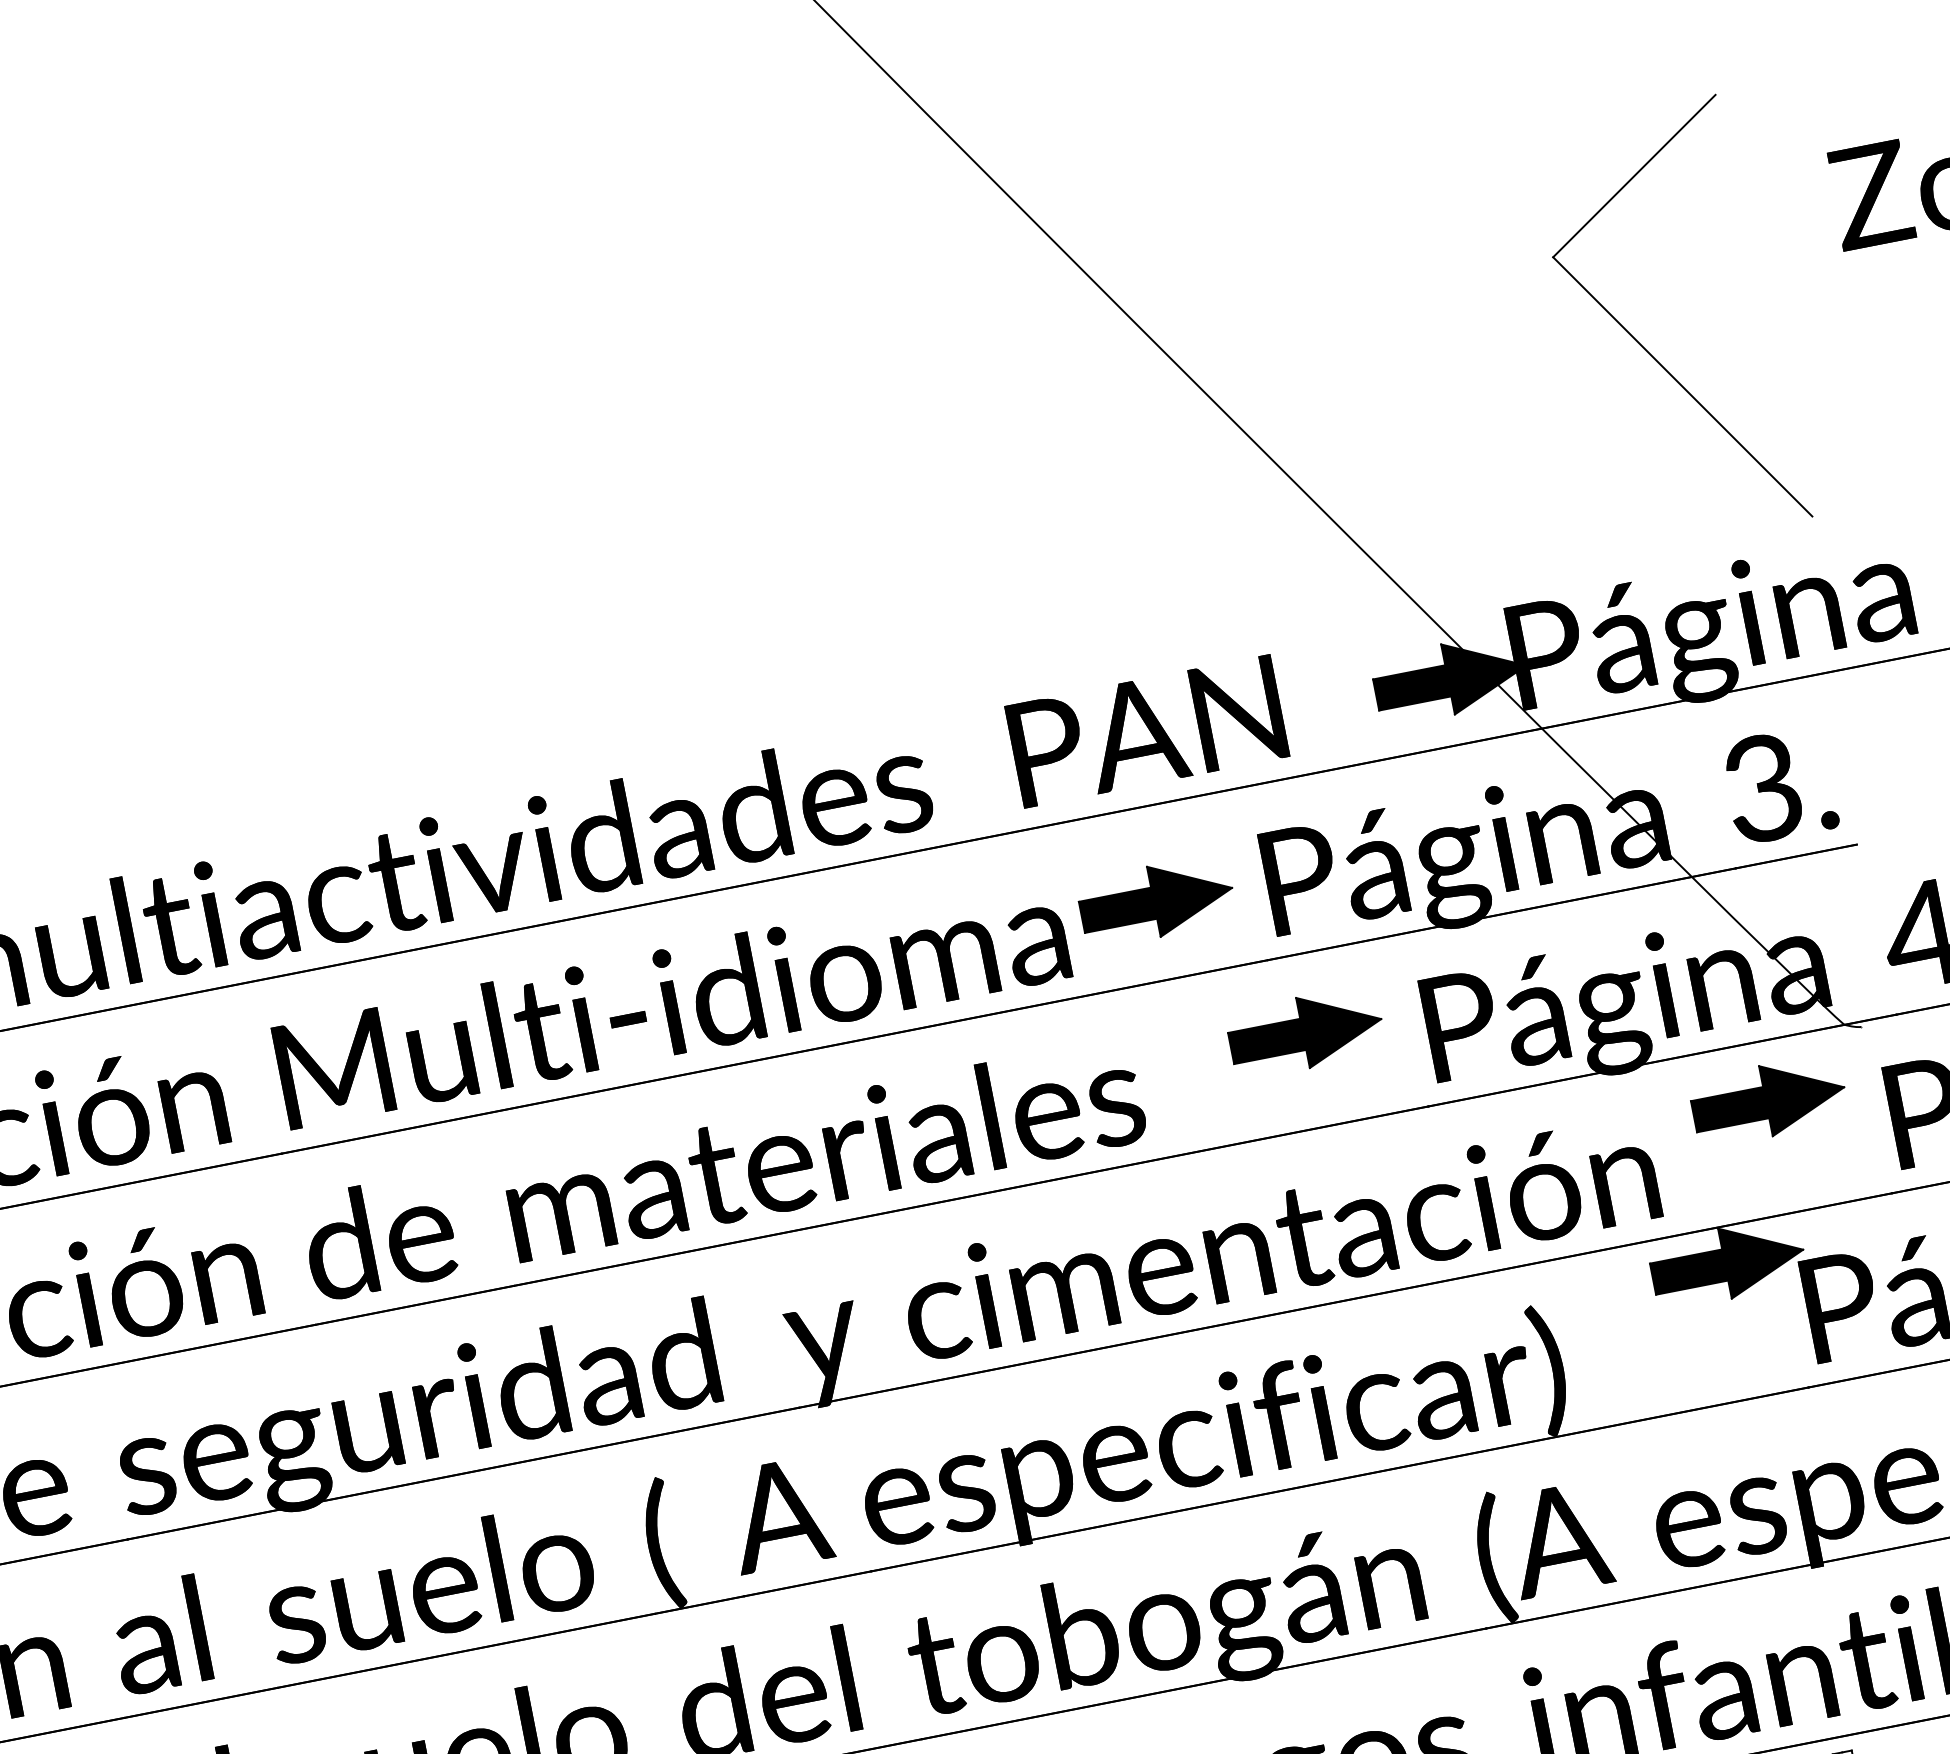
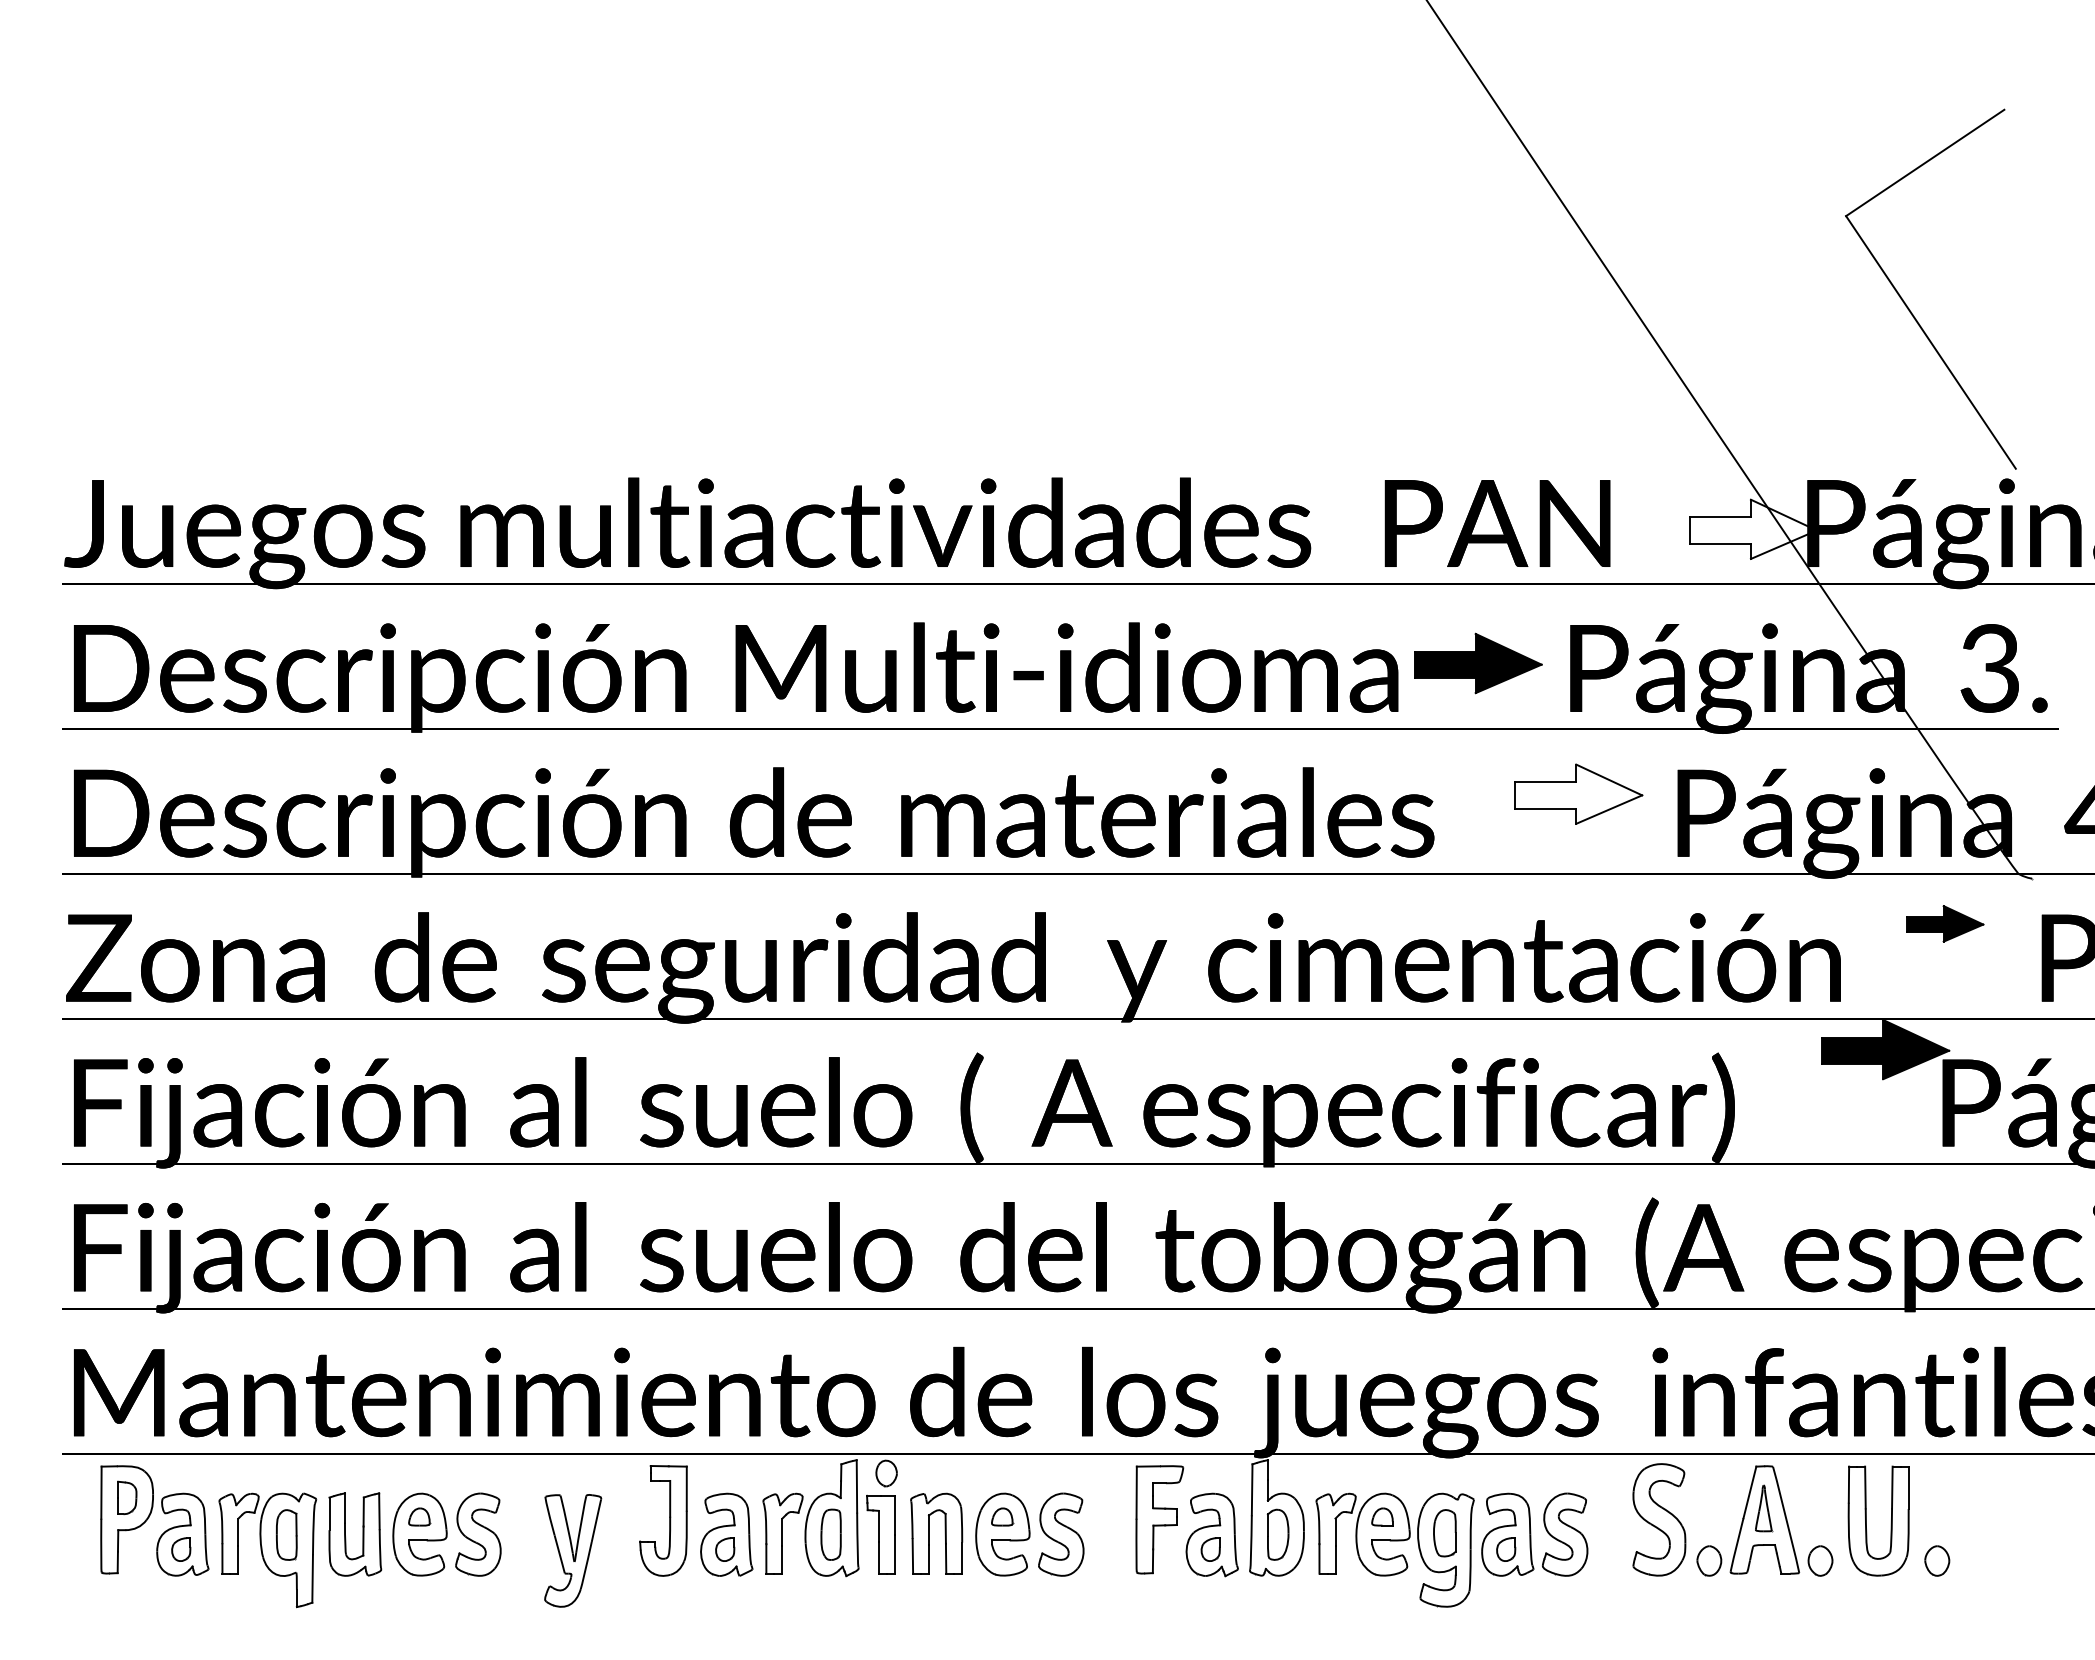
part: (1646, 348) -> (1907, 305), moved
fill: (1449, 678) -> (1752, 528), removed
fill: (1305, 1031) -> (1578, 793), removed
part: (1769, 1100) -> (1945, 923), size x0.6

